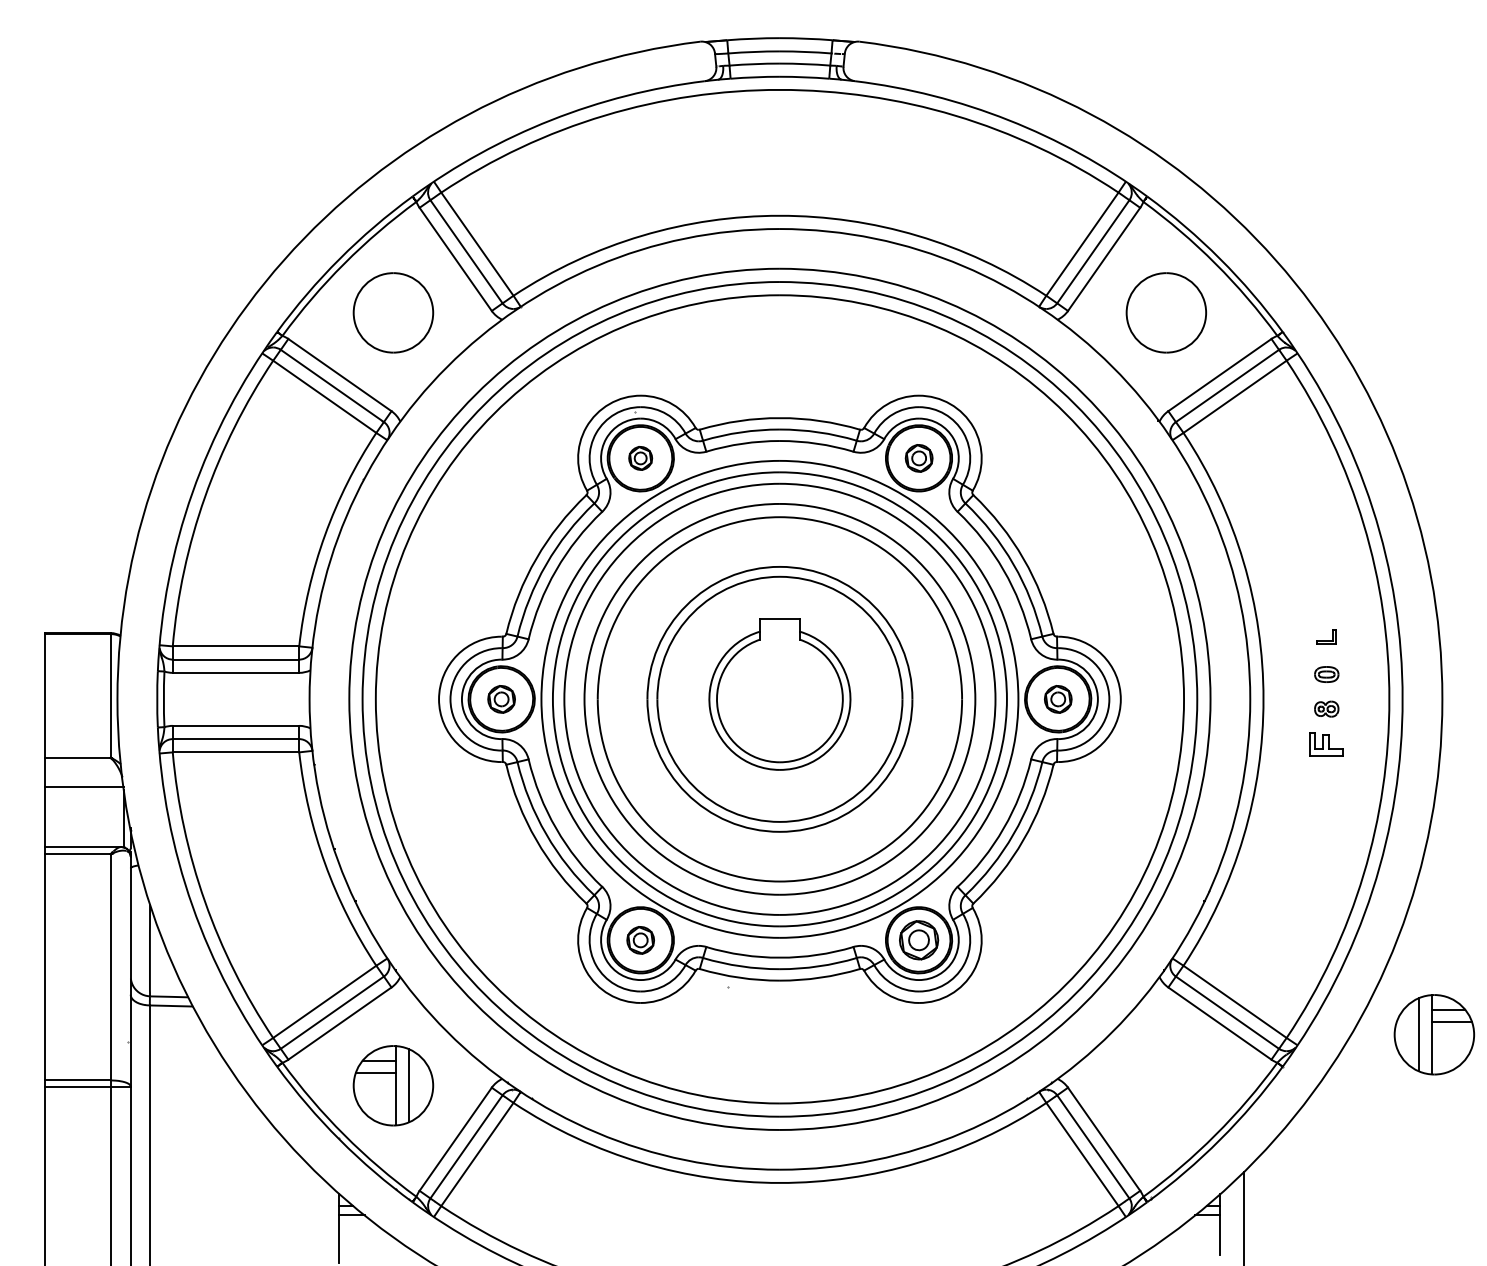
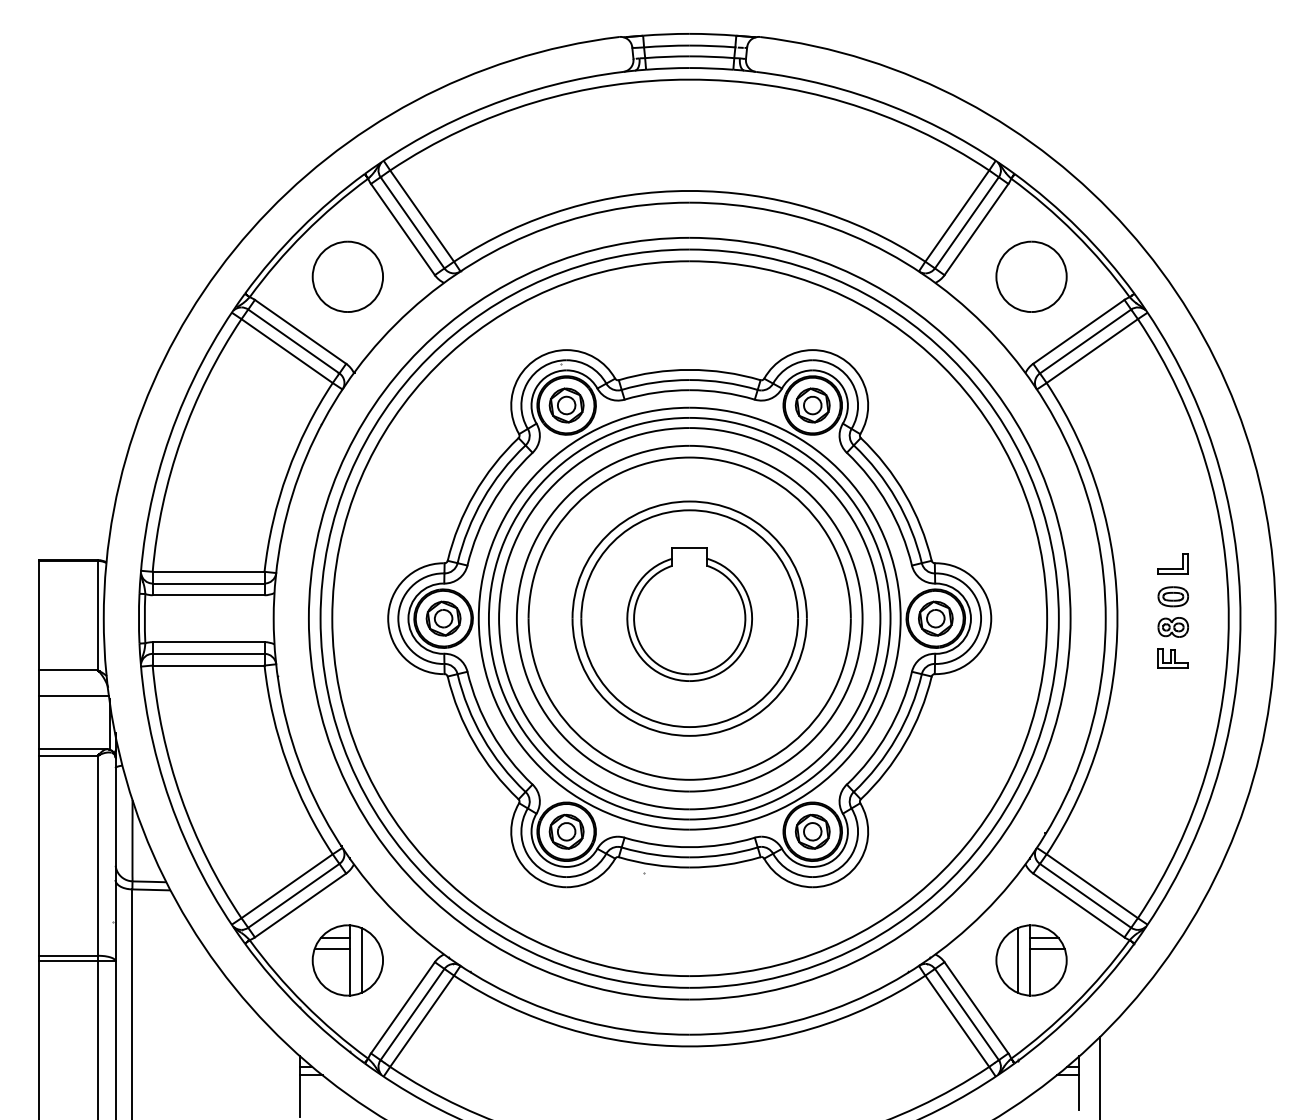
part: (640, 458) -> (566, 405), size x1.67
part: (919, 458) -> (813, 405), size x1.43
part: (1326, 637) -> (1173, 563), size x1.67
part: (1326, 674) -> (1173, 596), size x1.43
part: (501, 699) -> (443, 618), size x1.43
part: (1058, 699) -> (936, 618), size x1.43
part: (1326, 708) -> (1173, 626), size x1.43
part: (640, 940) -> (566, 831), size x1.43
part: (1434, 1034) -> (1031, 960), moved

